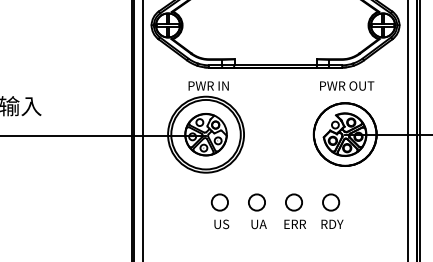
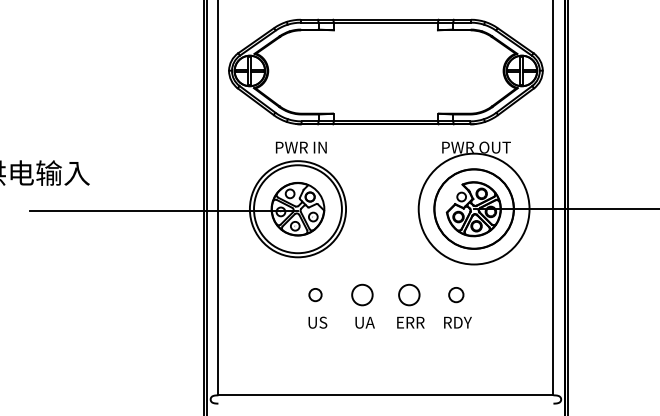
circle: (344, 134) -> (473, 208), size x1.4
circle: (219, 202) -> (315, 294), size x0.6
circle: (331, 202) -> (456, 294), size x0.7

